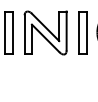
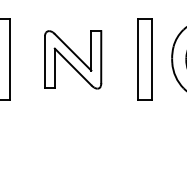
part: (45, 32) -> (72, 58), size x0.7

